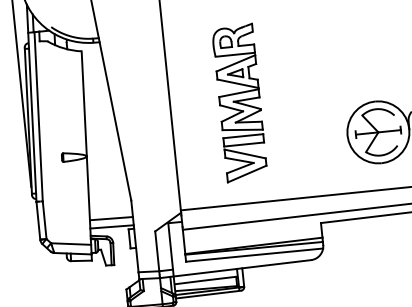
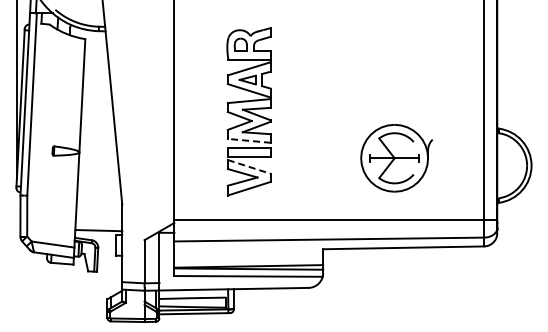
line: (242, 129) -> (249, 140), solid -> dashed
line: (245, 153) -> (249, 166), solid -> dashed
line: (110, 218) -> (98, 221), removed

